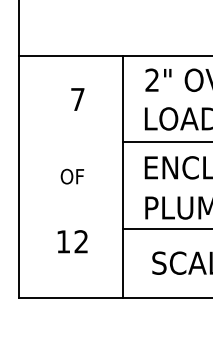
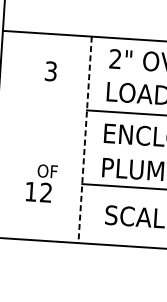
text: (77, 99) -> (50, 71), 7 -> 3
text: (71, 176) -> (46, 171), moved
line: (122, 177) -> (84, 140), solid -> dashed

